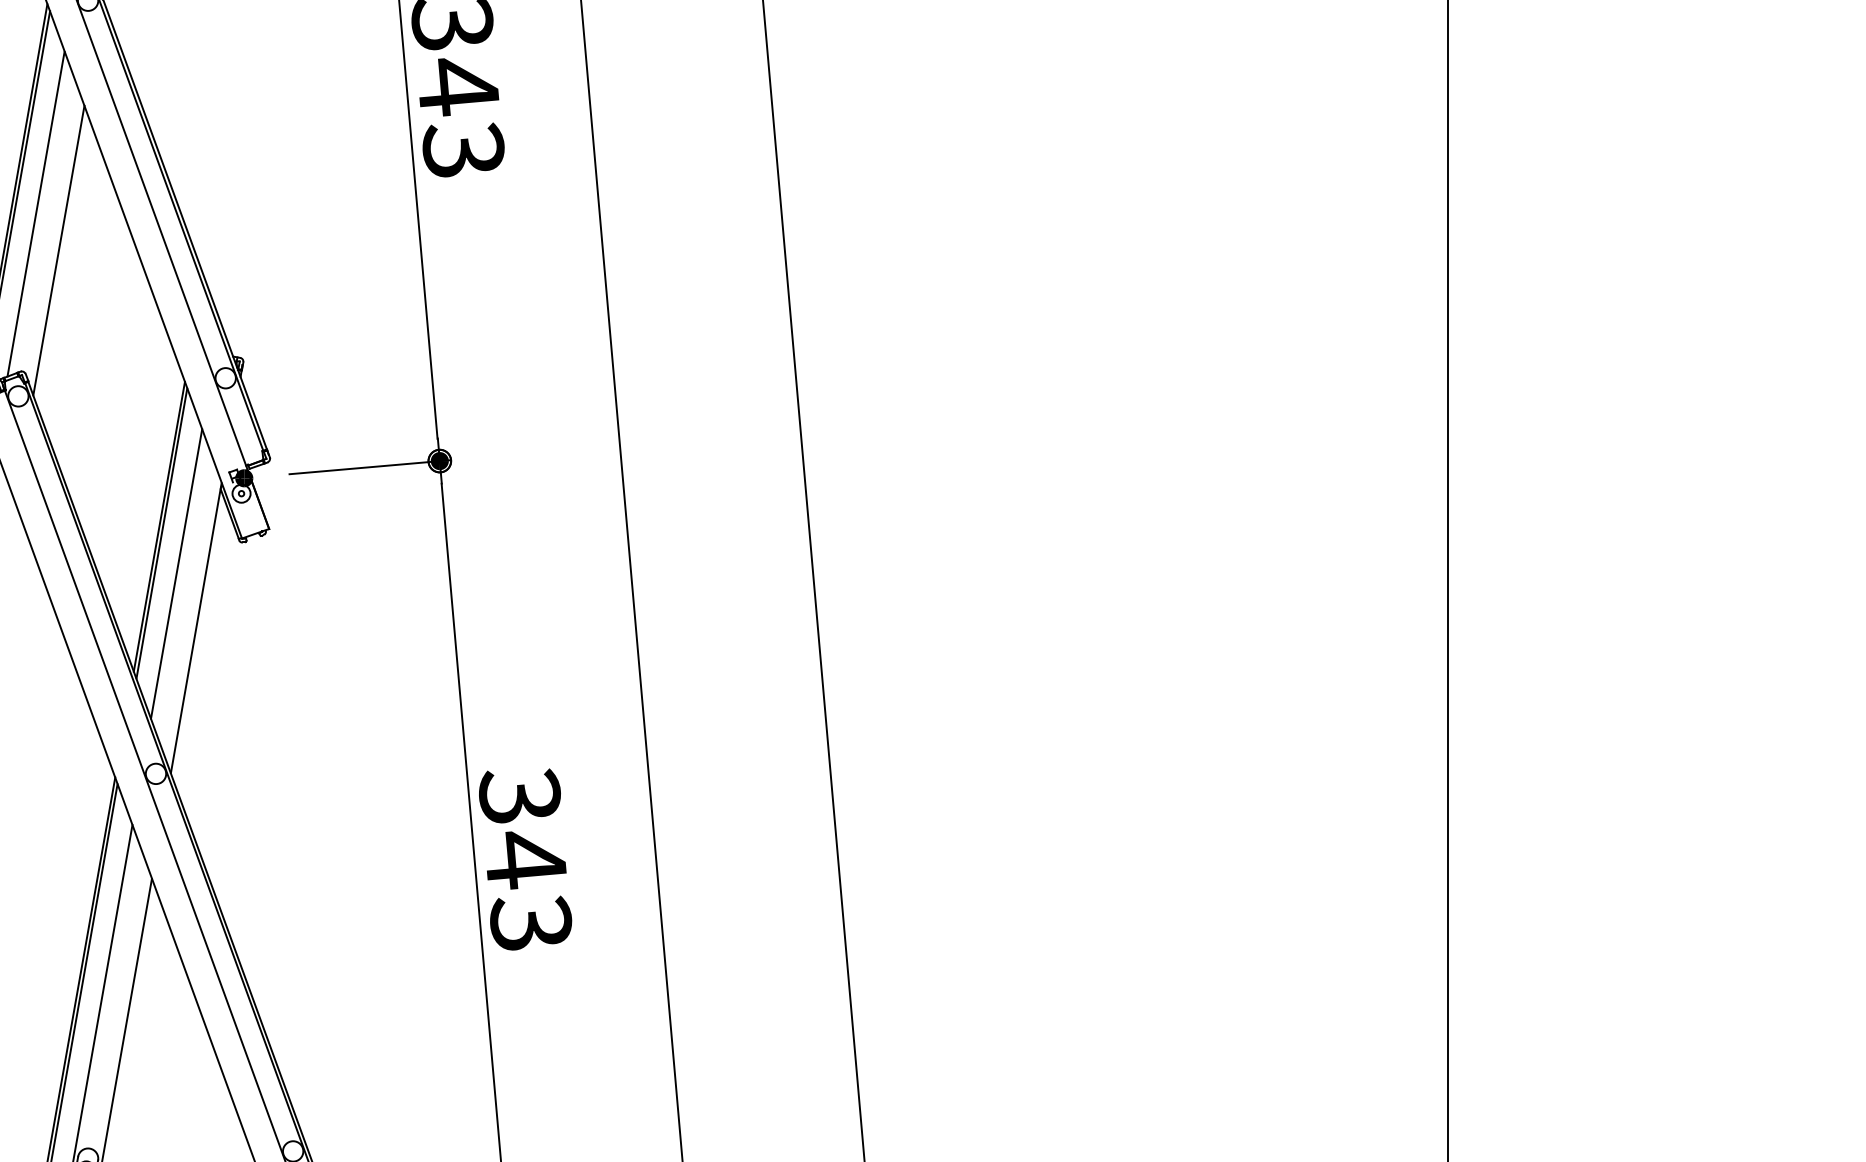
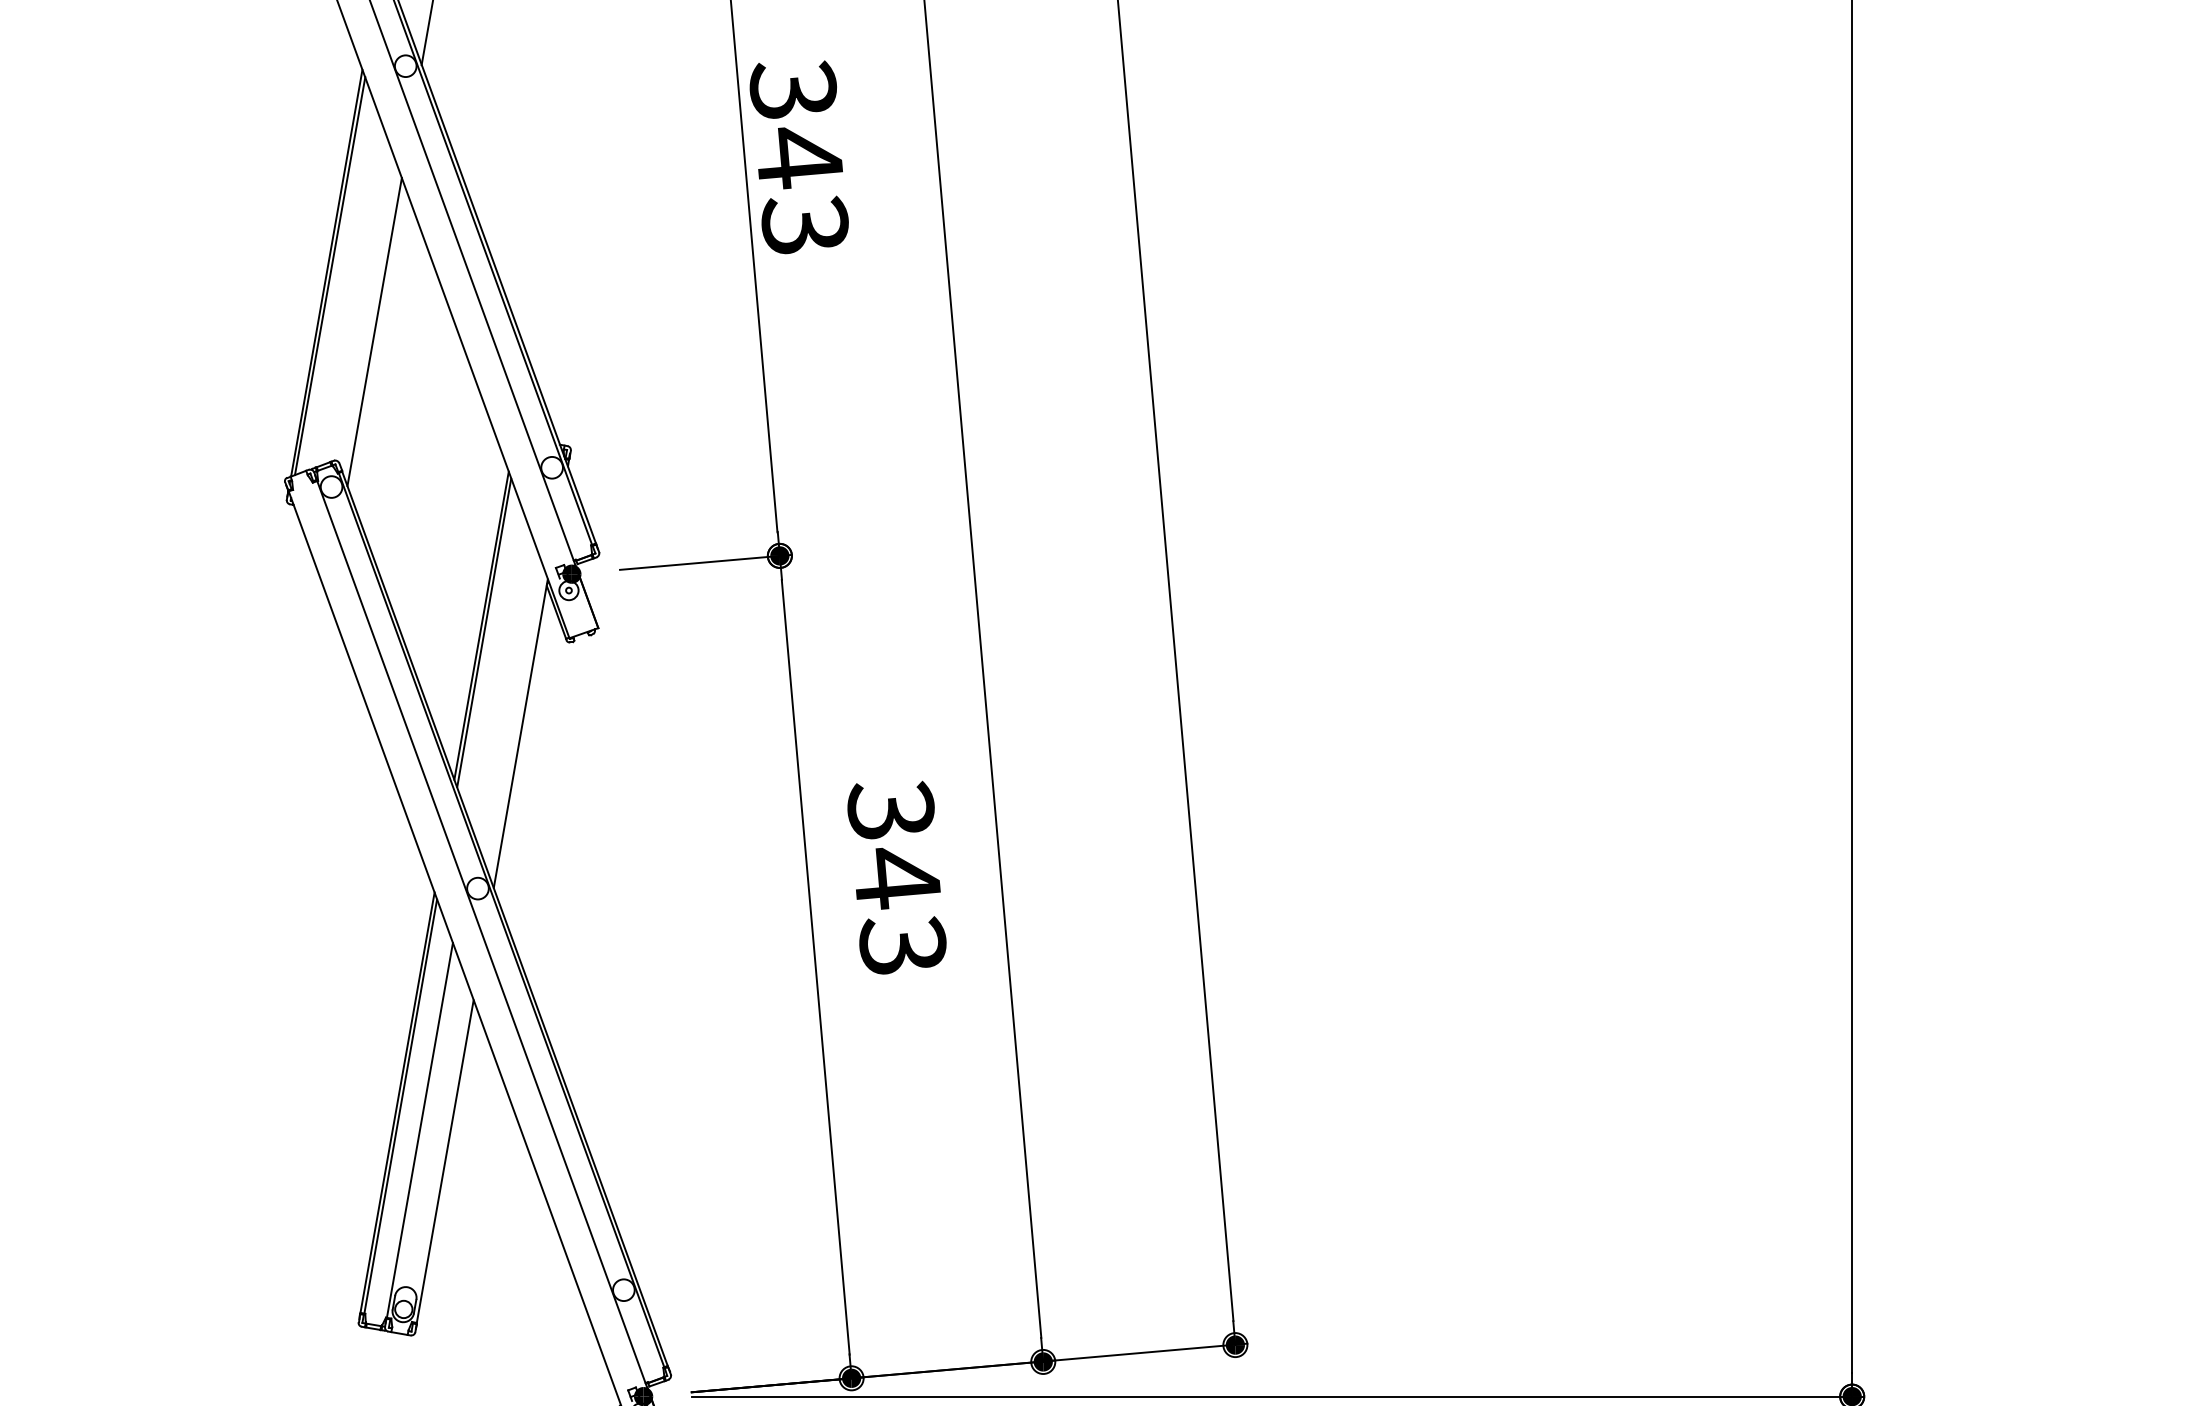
line: (36, 213) -> (350, 292), removed
line: (176, 573) -> (499, 675), removed
text: (525, 859) -> (896, 877), moved

